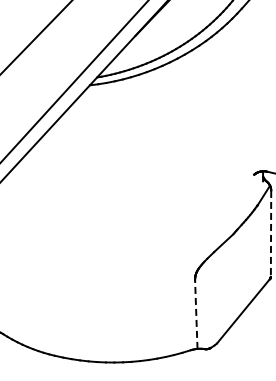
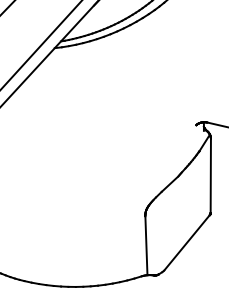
line: (271, 233) -> (211, 175), dashed -> solid
line: (196, 314) -> (146, 245), dashed -> solid

